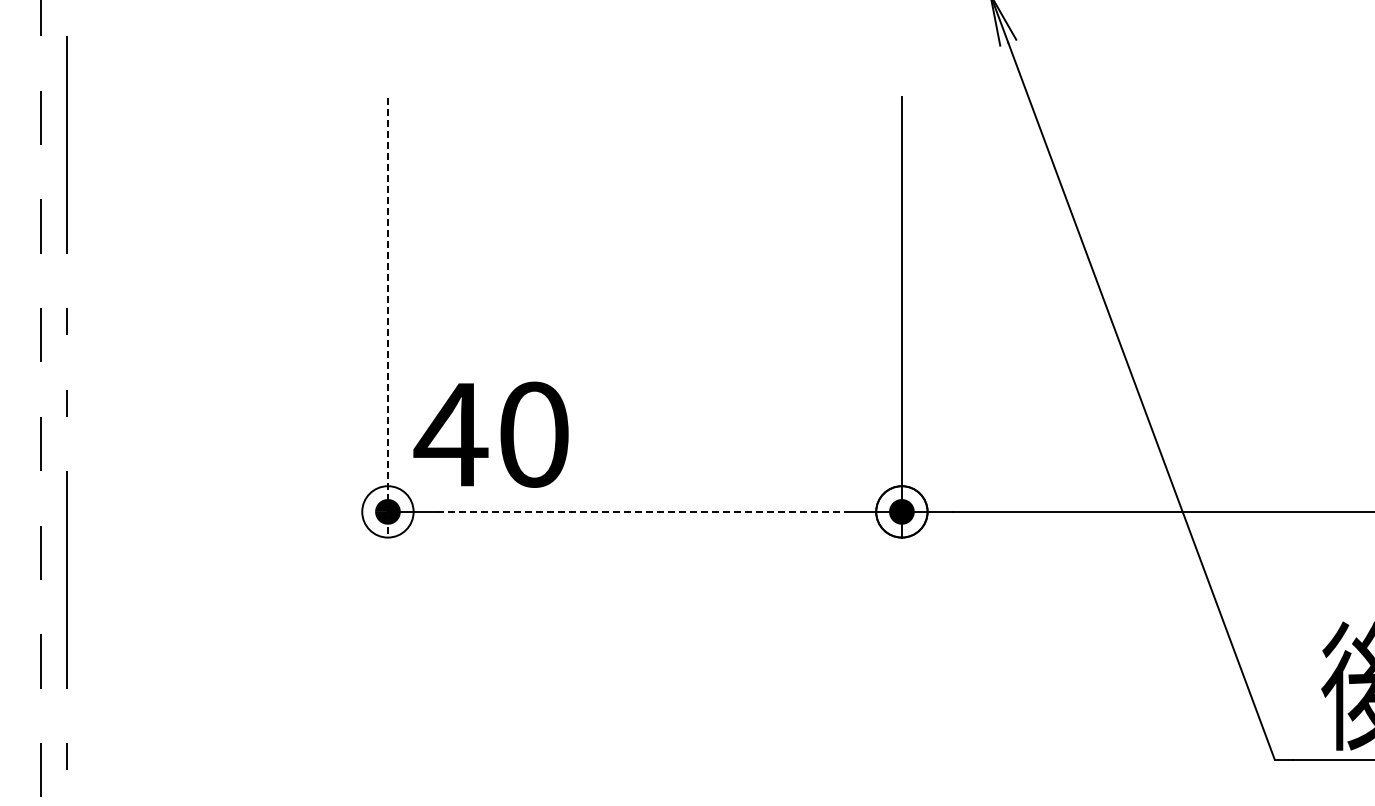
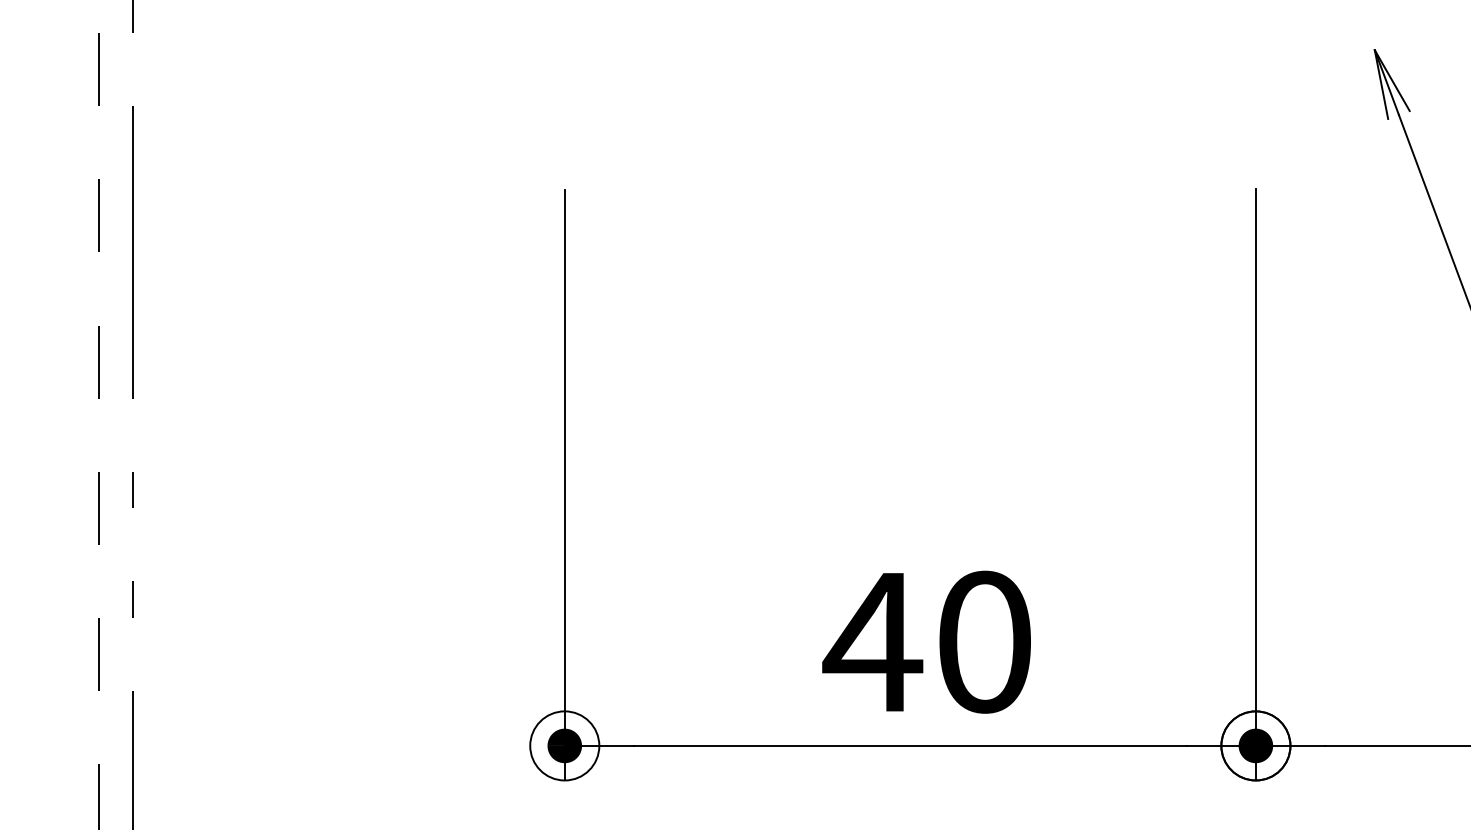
line: (387, 317) -> (564, 484), dashed -> solid
text: (490, 434) -> (925, 641), moved
line: (644, 511) -> (909, 745), dashed -> solid

